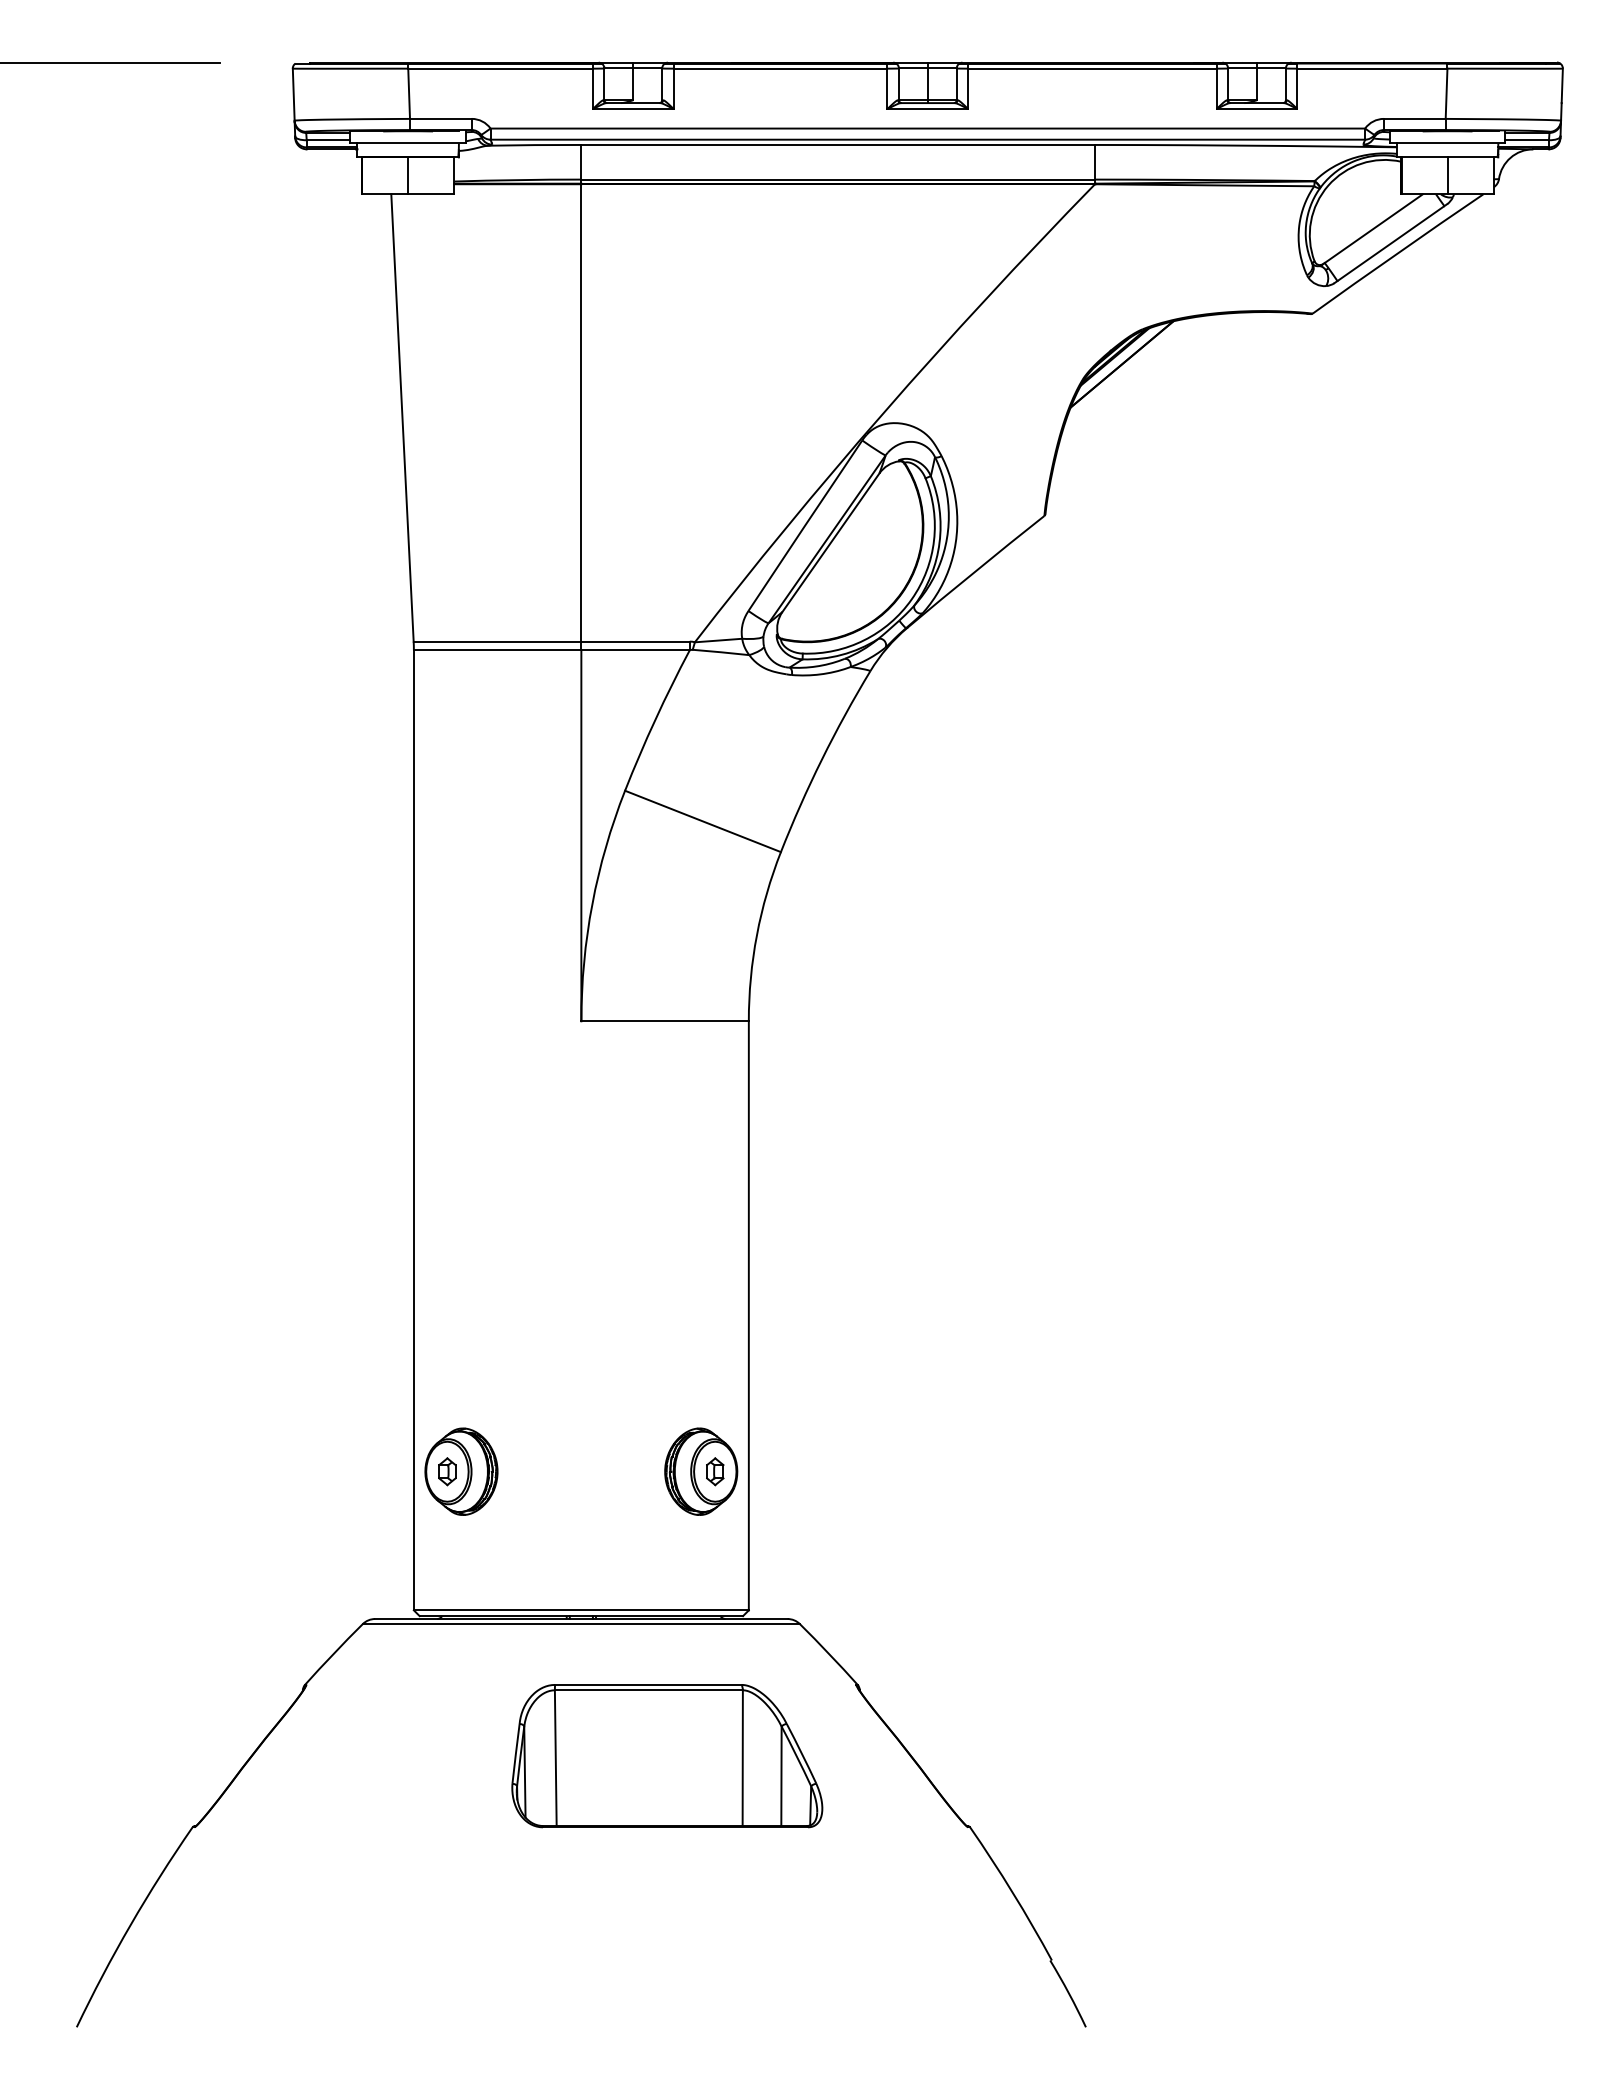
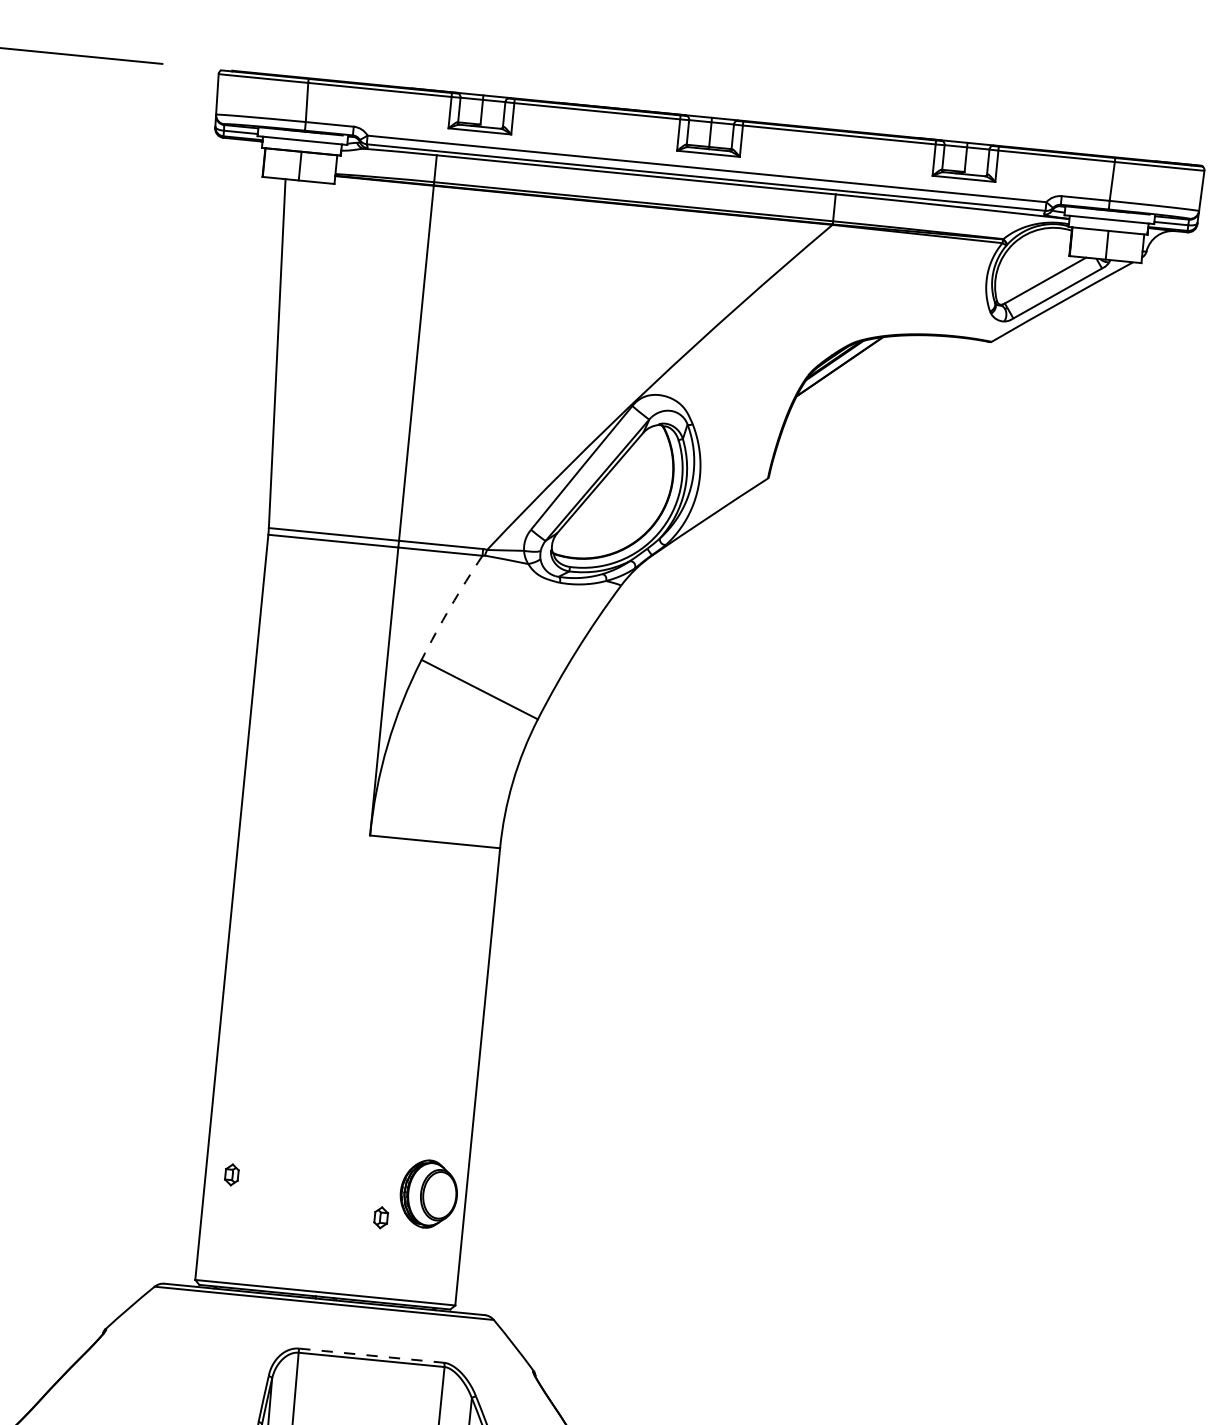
arc: (655, 719) -> (450, 606), solid -> dashed
part: (461, 1471) -> (242, 1175), removed
part: (715, 1471) -> (381, 1217), moved
line: (648, 1684) -> (371, 1355), solid -> dashed

